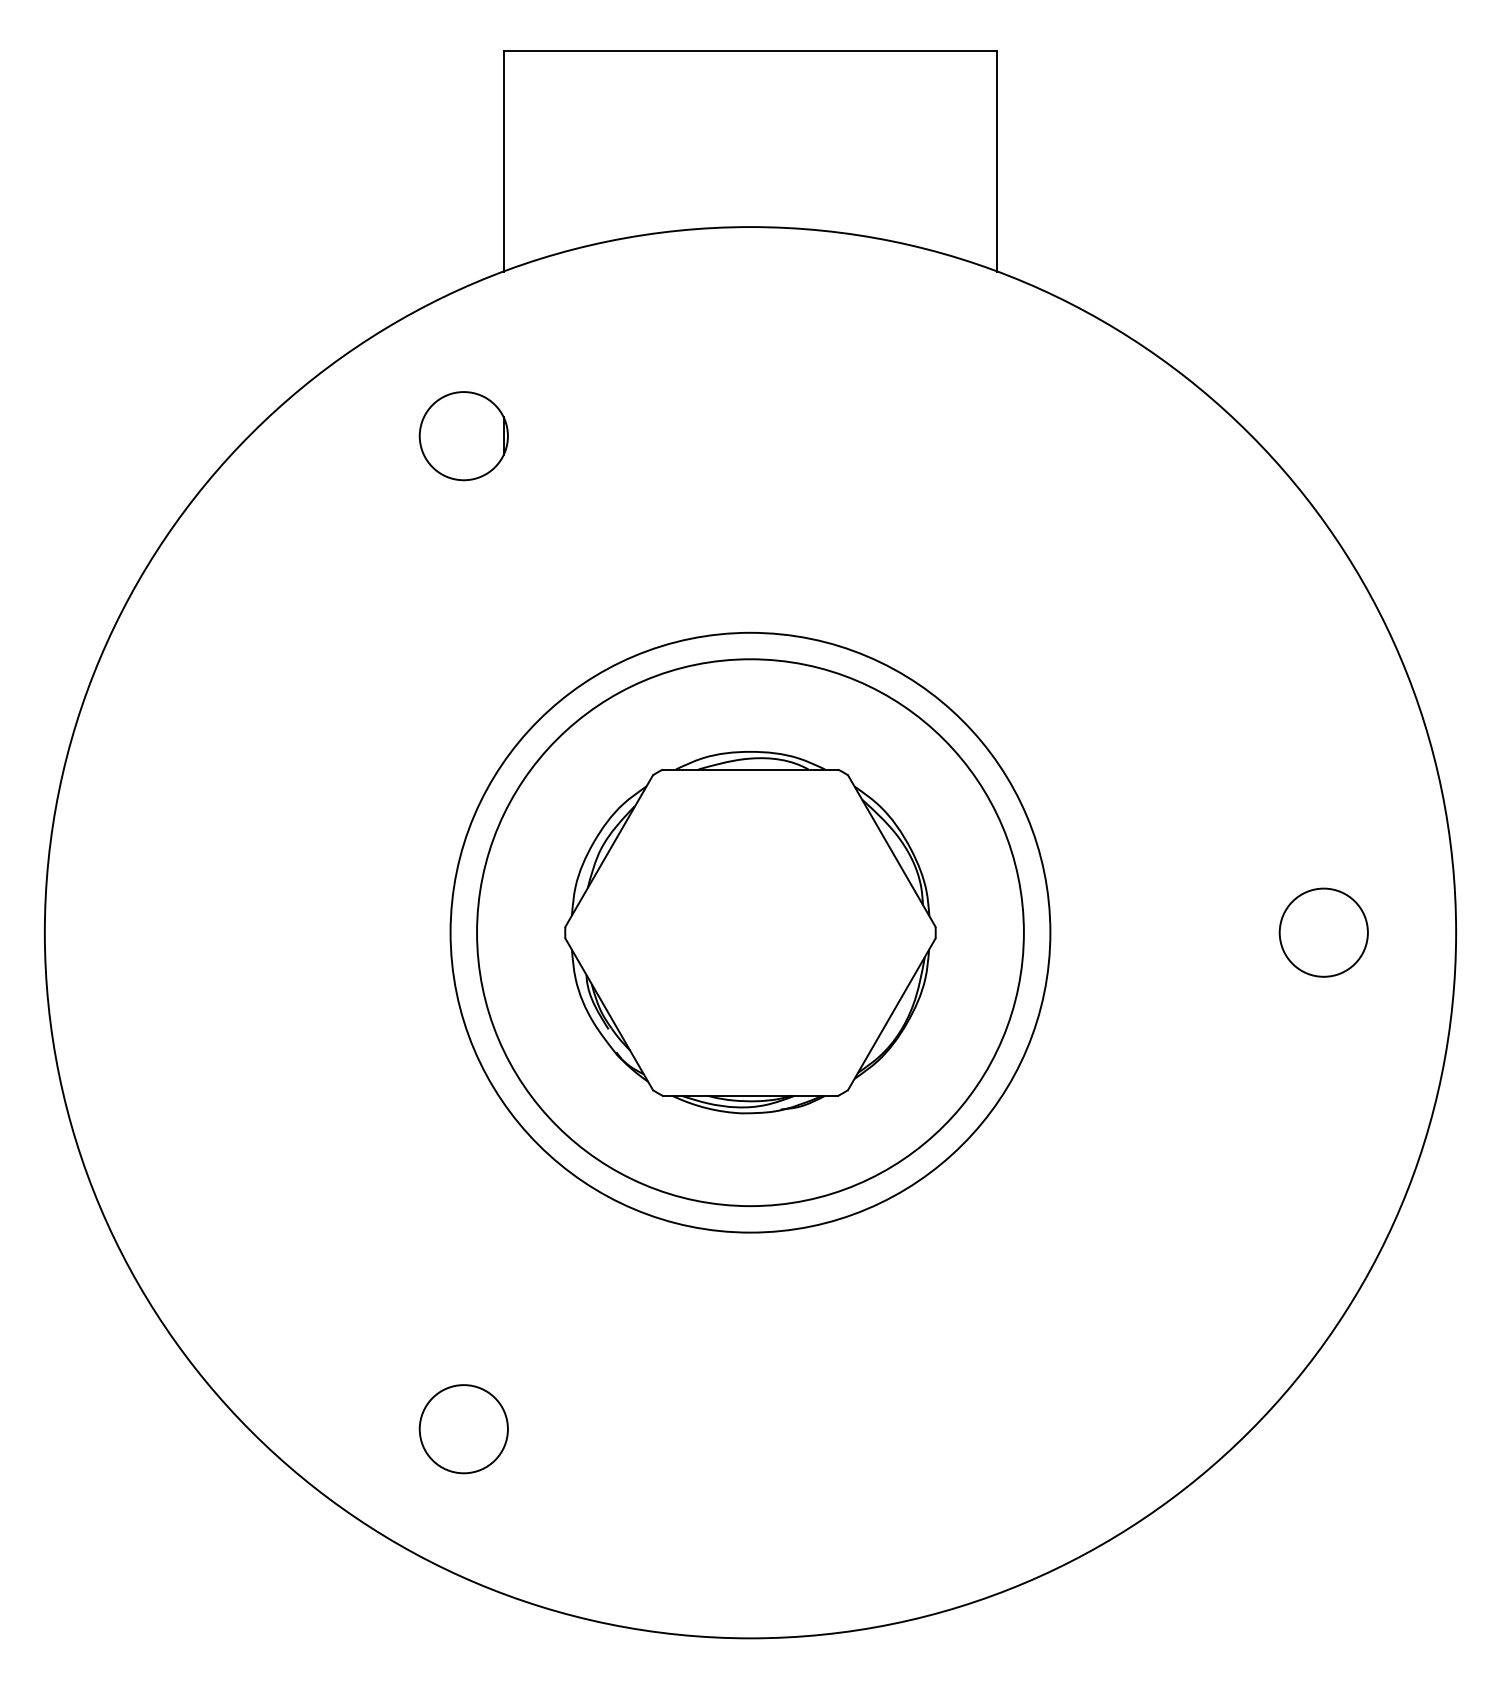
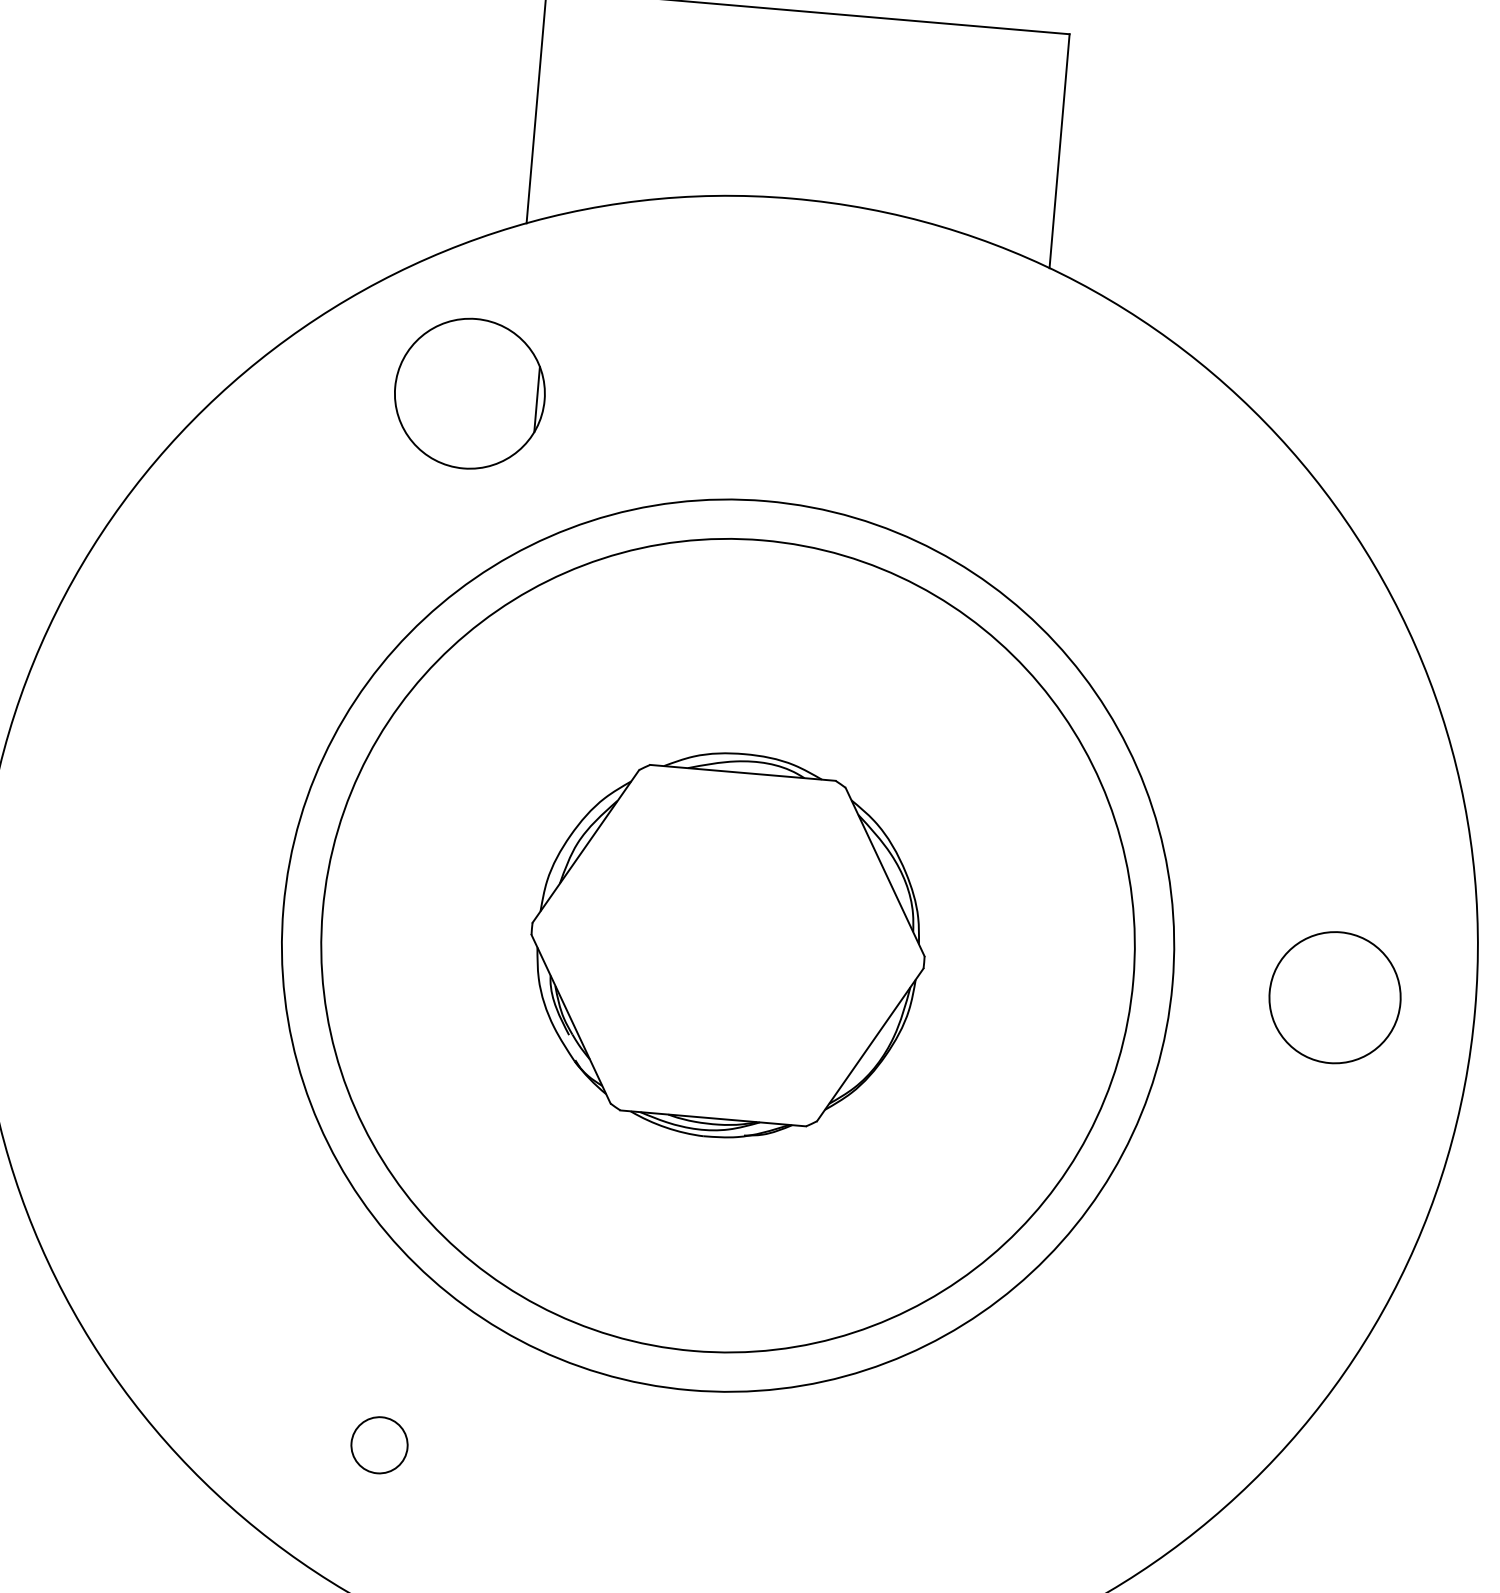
part: (463, 436) -> (469, 394), size x1.6
circle: (750, 932) -> (728, 945), size x1.4
circle: (750, 932) -> (728, 945), size x1.4
circle: (1323, 932) -> (1334, 997), size x1.4
circle: (463, 1429) -> (379, 1445), size x0.6

